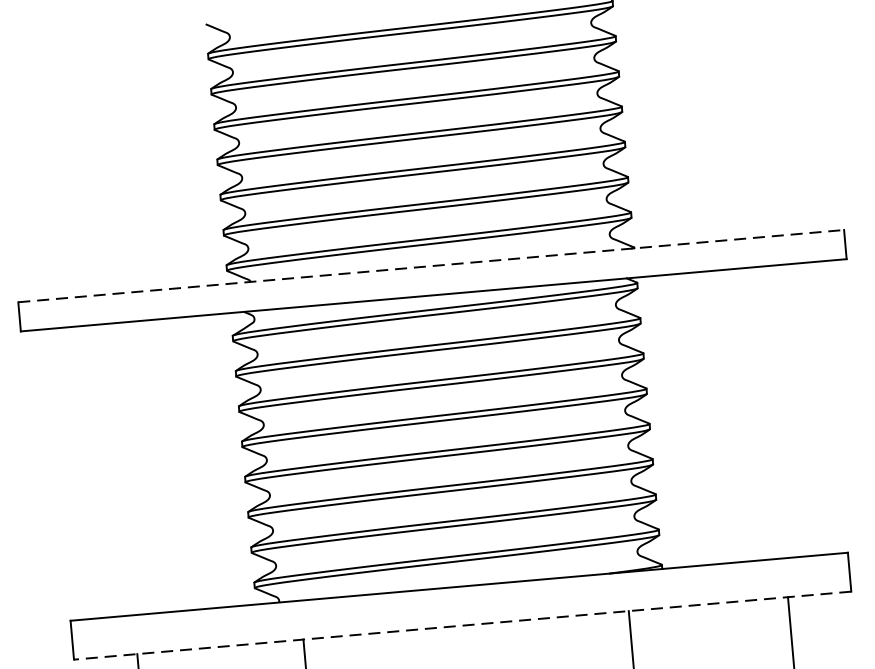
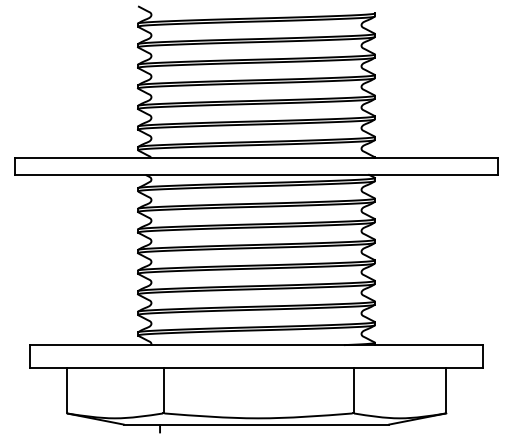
line: (431, 265) -> (256, 157), dashed -> solid
line: (462, 625) -> (256, 367), dashed -> solid

